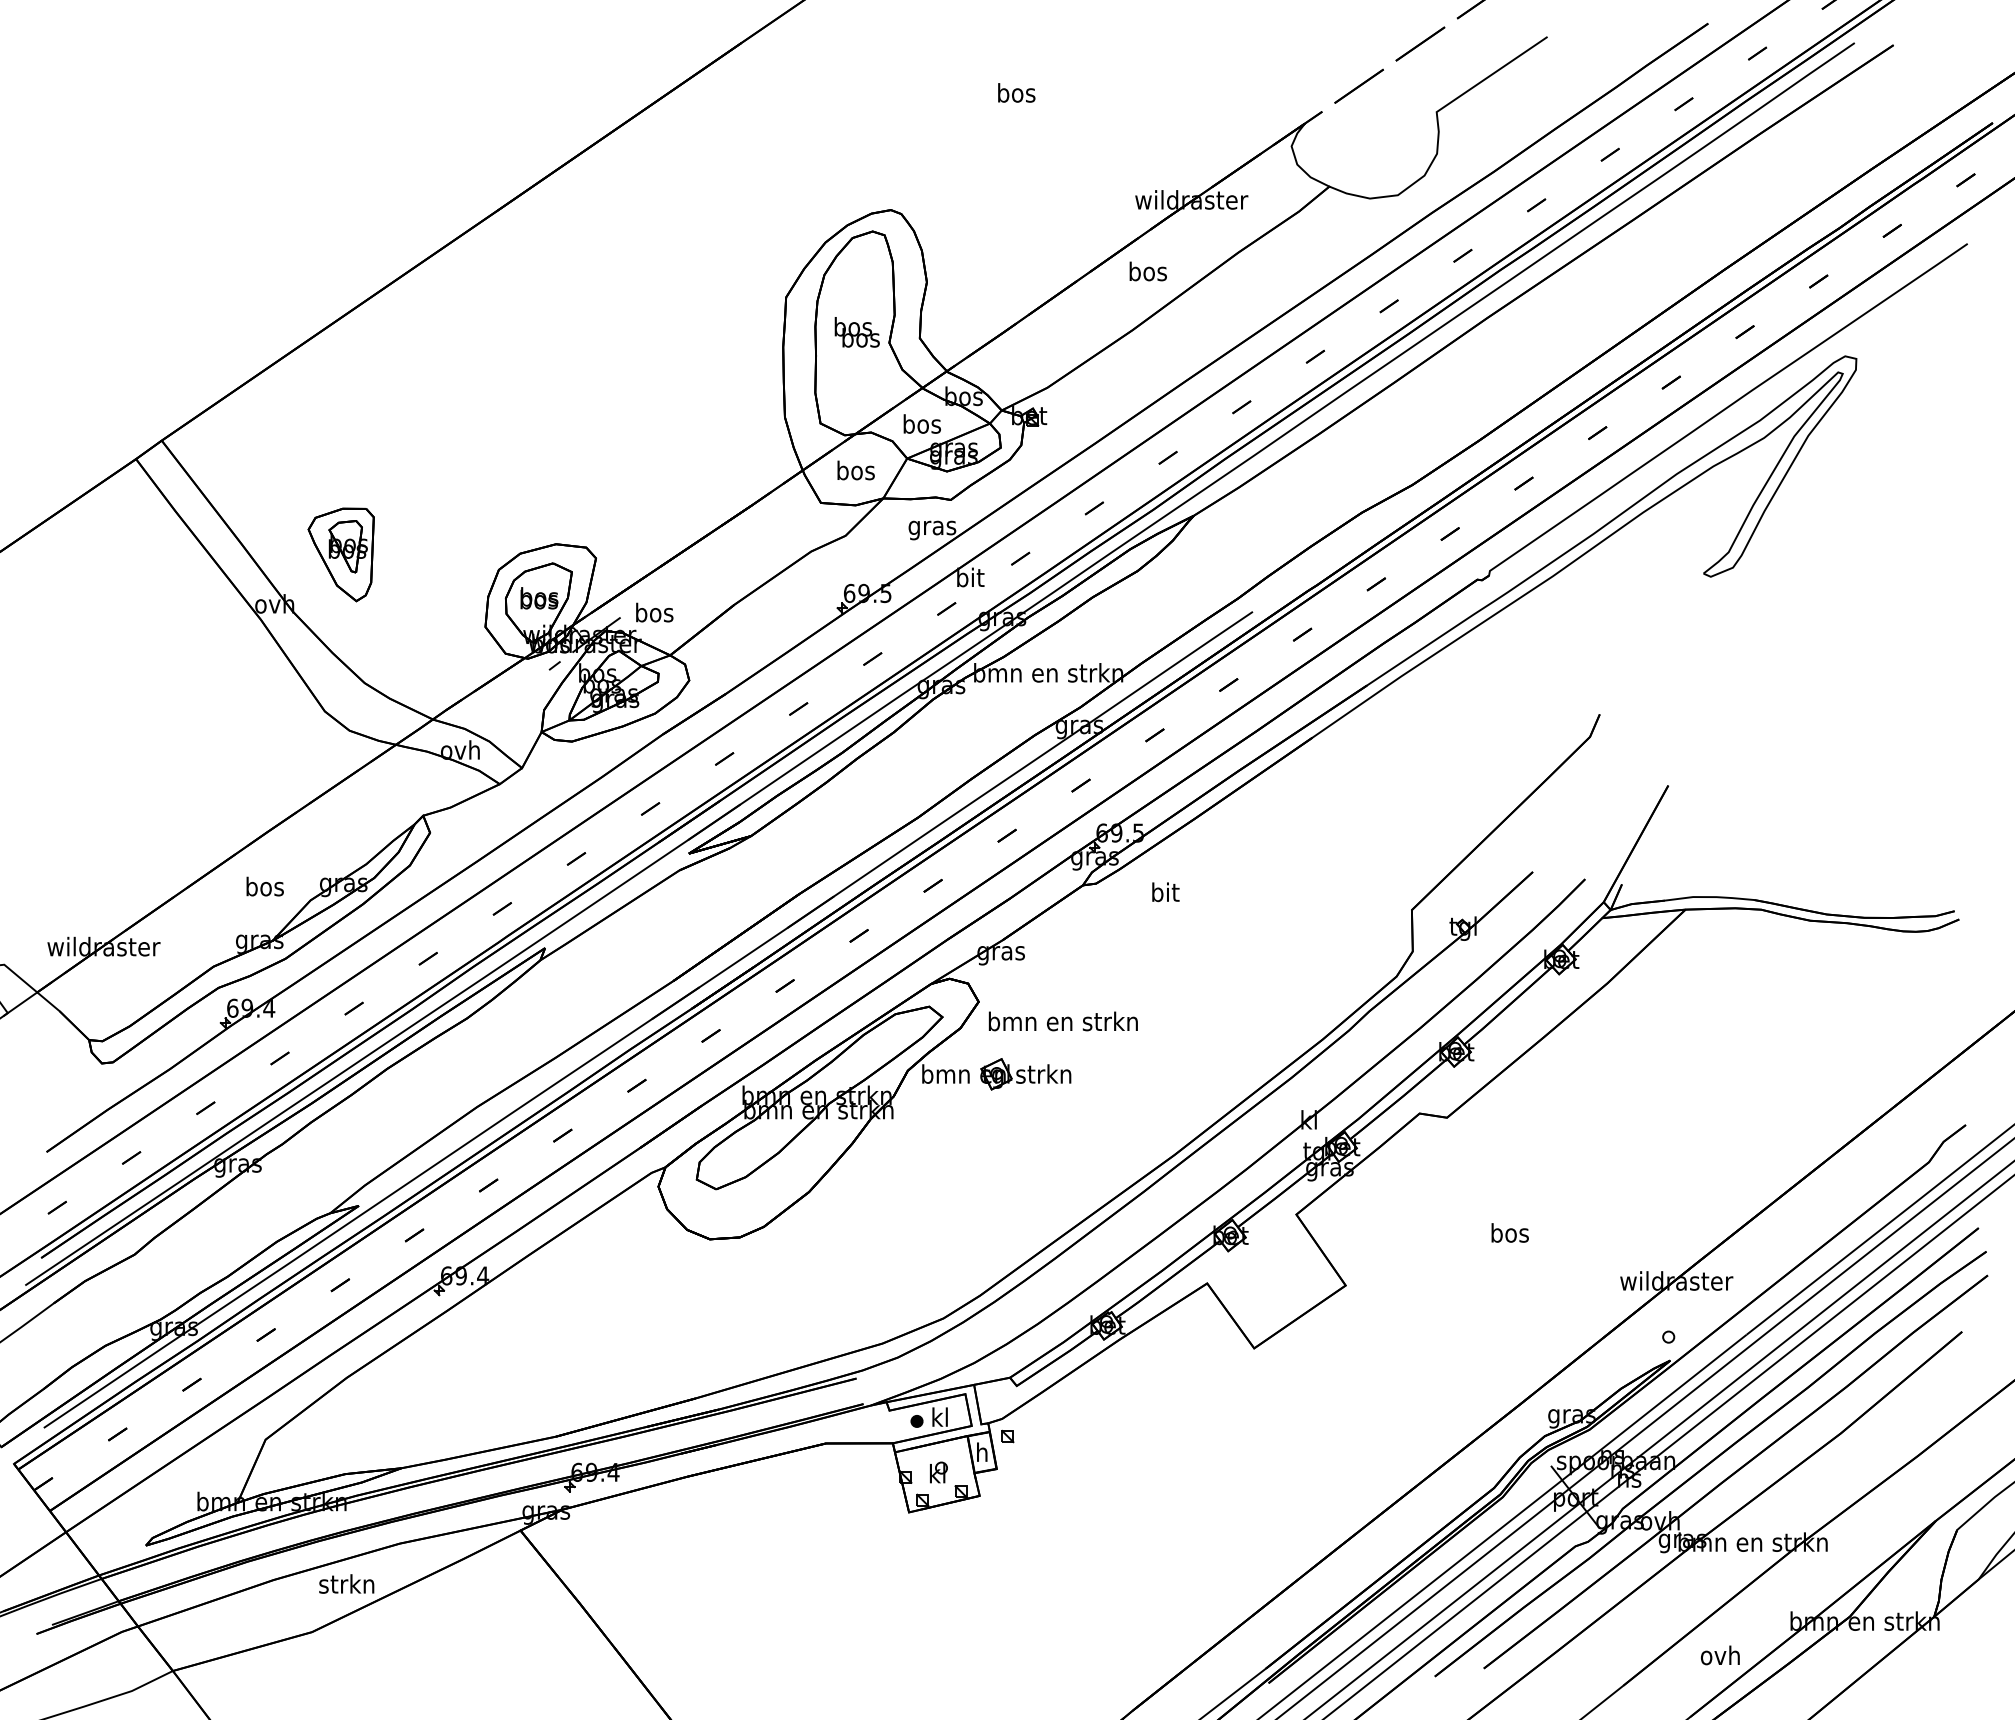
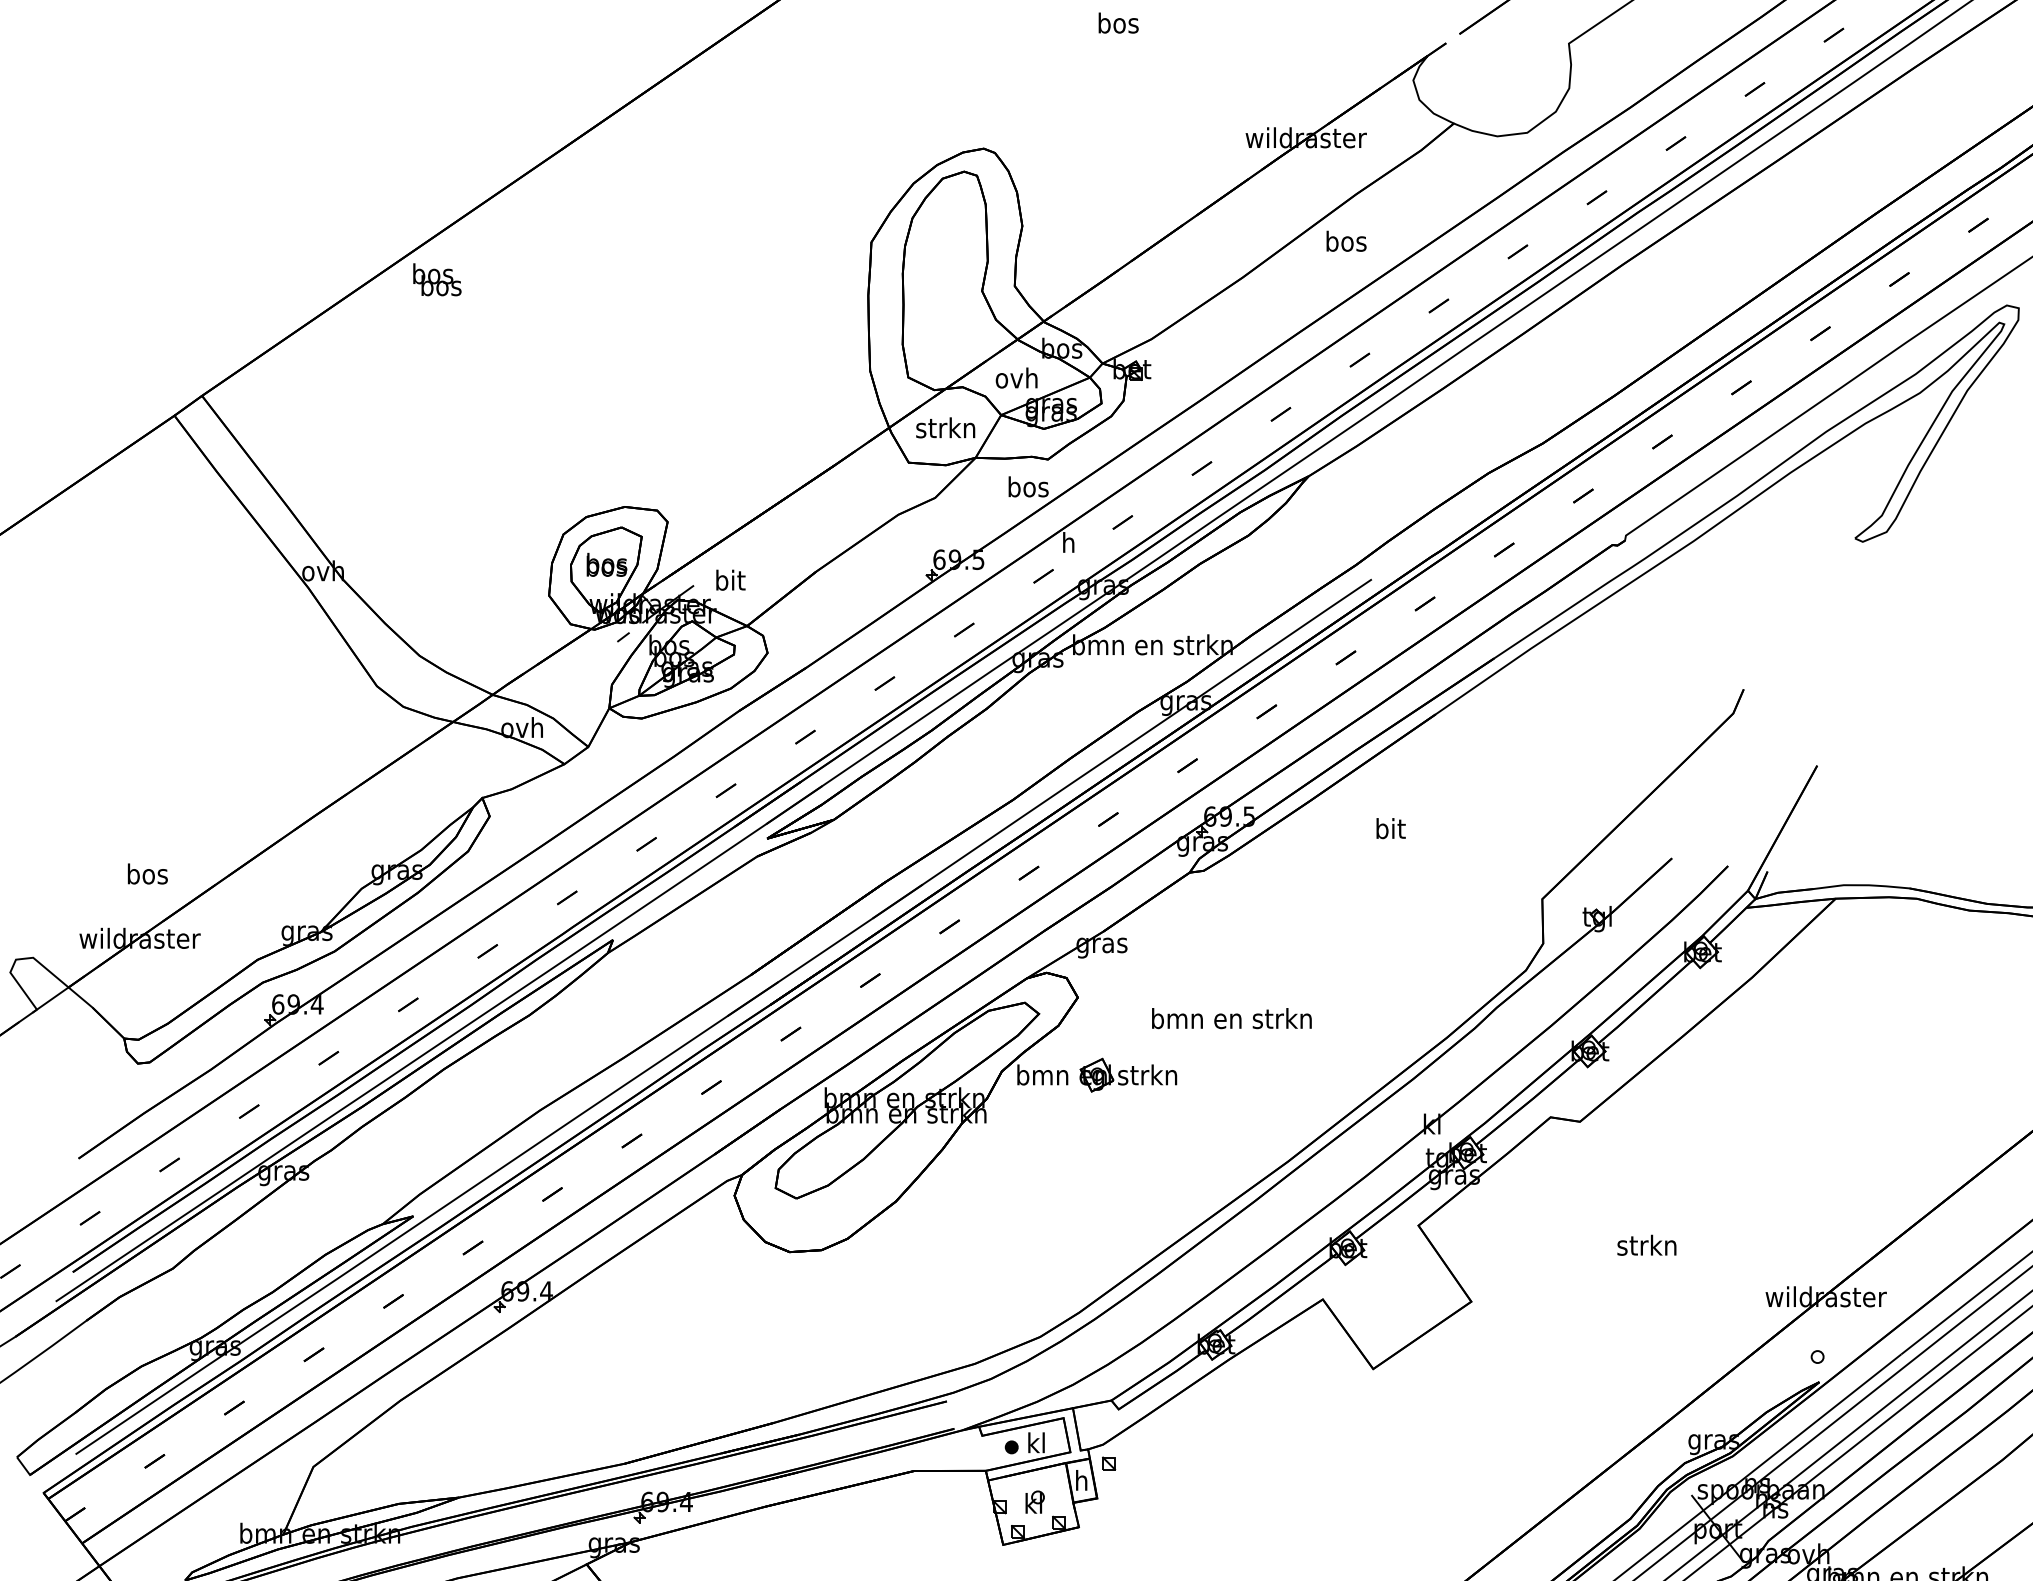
text: (1147, 271) -> (1345, 241), moved
text: (856, 332) -> (436, 279), moved
text: (921, 423) -> (1016, 377), bos -> ovh
text: (854, 470) -> (944, 427), bos -> strkn
text: (932, 527) -> (1028, 489), gras -> bos
part: (340, 554) -> (393, 517), removed
text: (970, 577) -> (1069, 542), bit -> h
text: (654, 612) -> (730, 580), bos -> bit
text: (264, 886) -> (147, 873), moved
text: (1165, 892) -> (1390, 828), moved
text: (1062, 1021) -> (1230, 1018), moved
text: (1509, 1232) -> (1646, 1244), bos -> strkn

